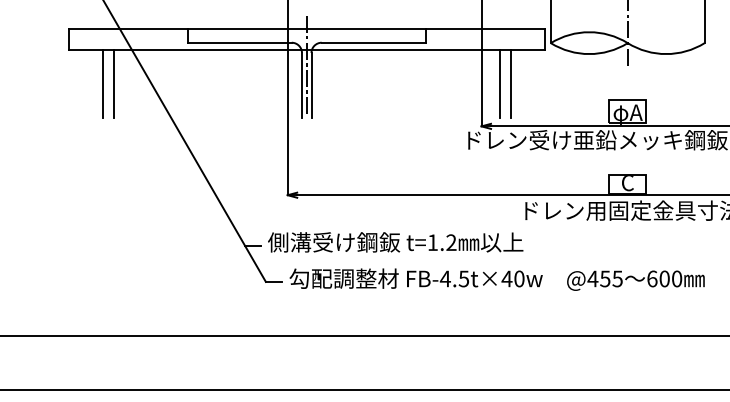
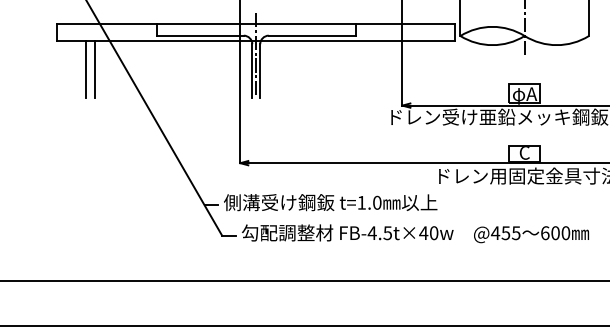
line: (499, 83) -> (417, 69), removed
line: (510, 83) -> (426, 69), removed
text: (451, 242) -> (377, 202), t=1.2 -> t=1.0

